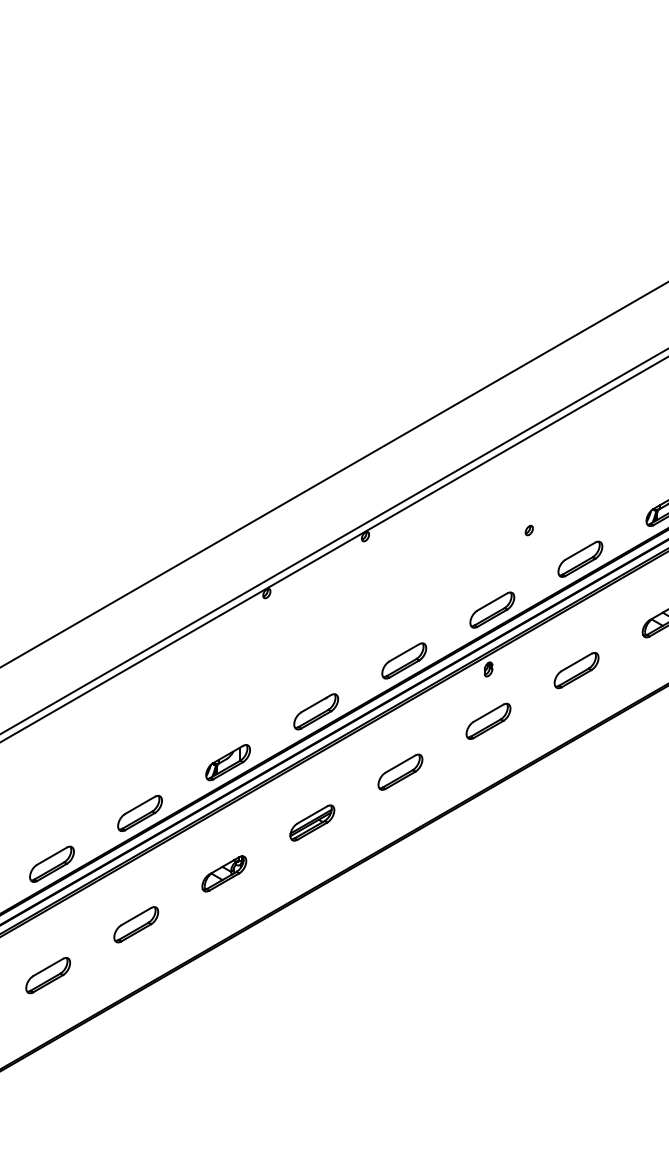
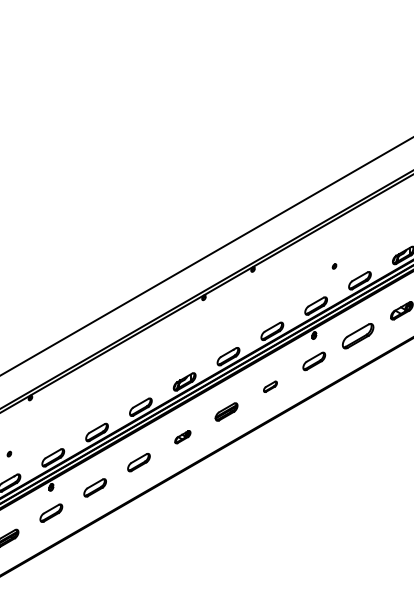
part: (575, 669) -> (357, 335), size x1.4
part: (400, 771) -> (270, 386), size x0.6
part: (223, 872) -> (182, 436), size x0.7

